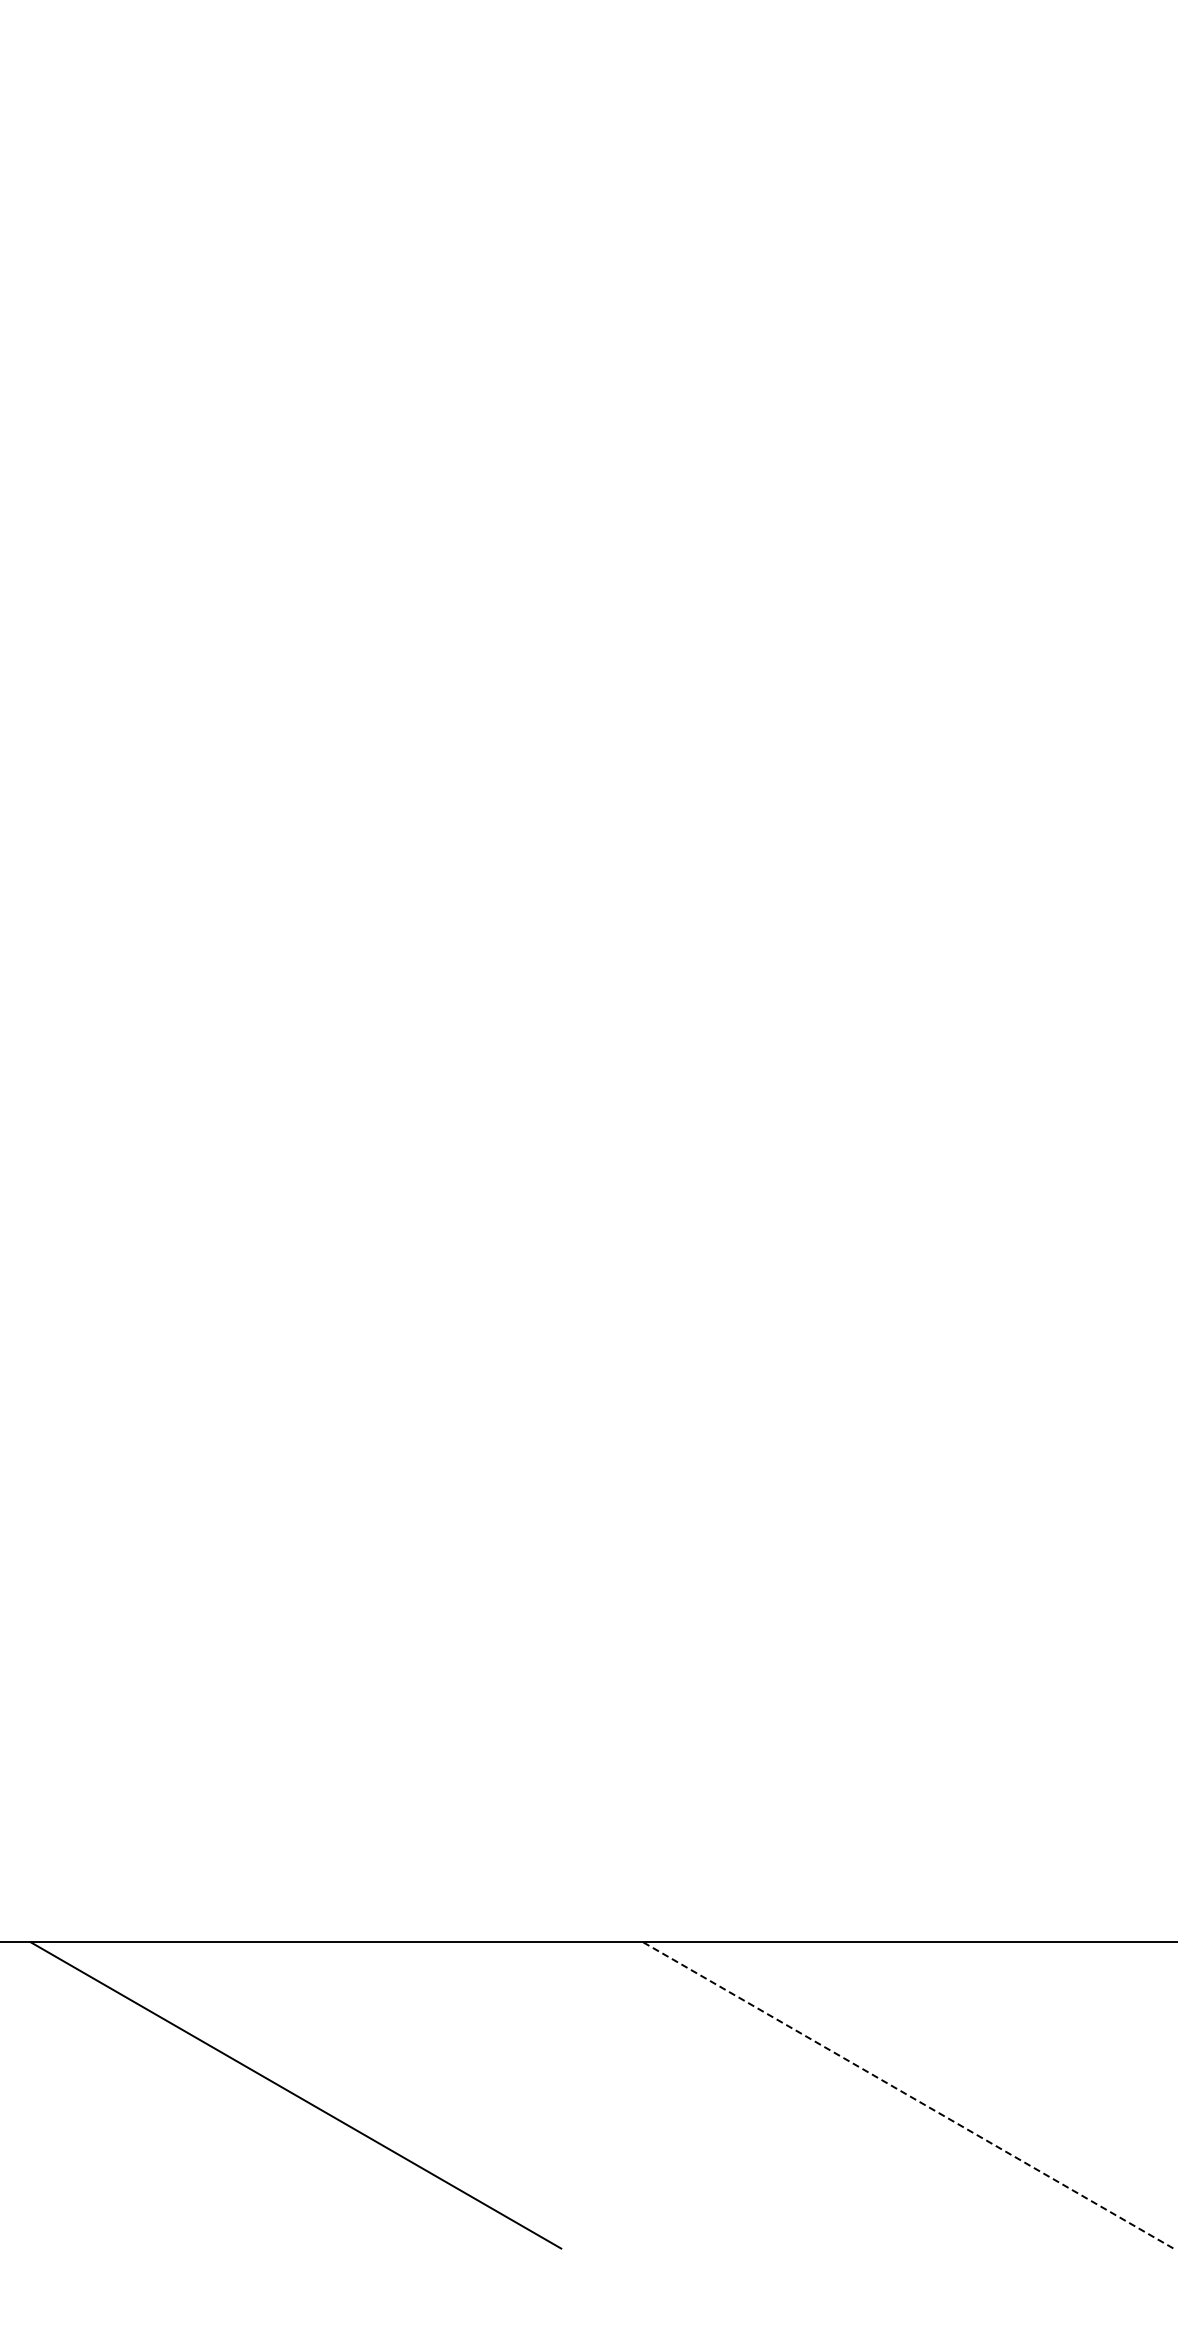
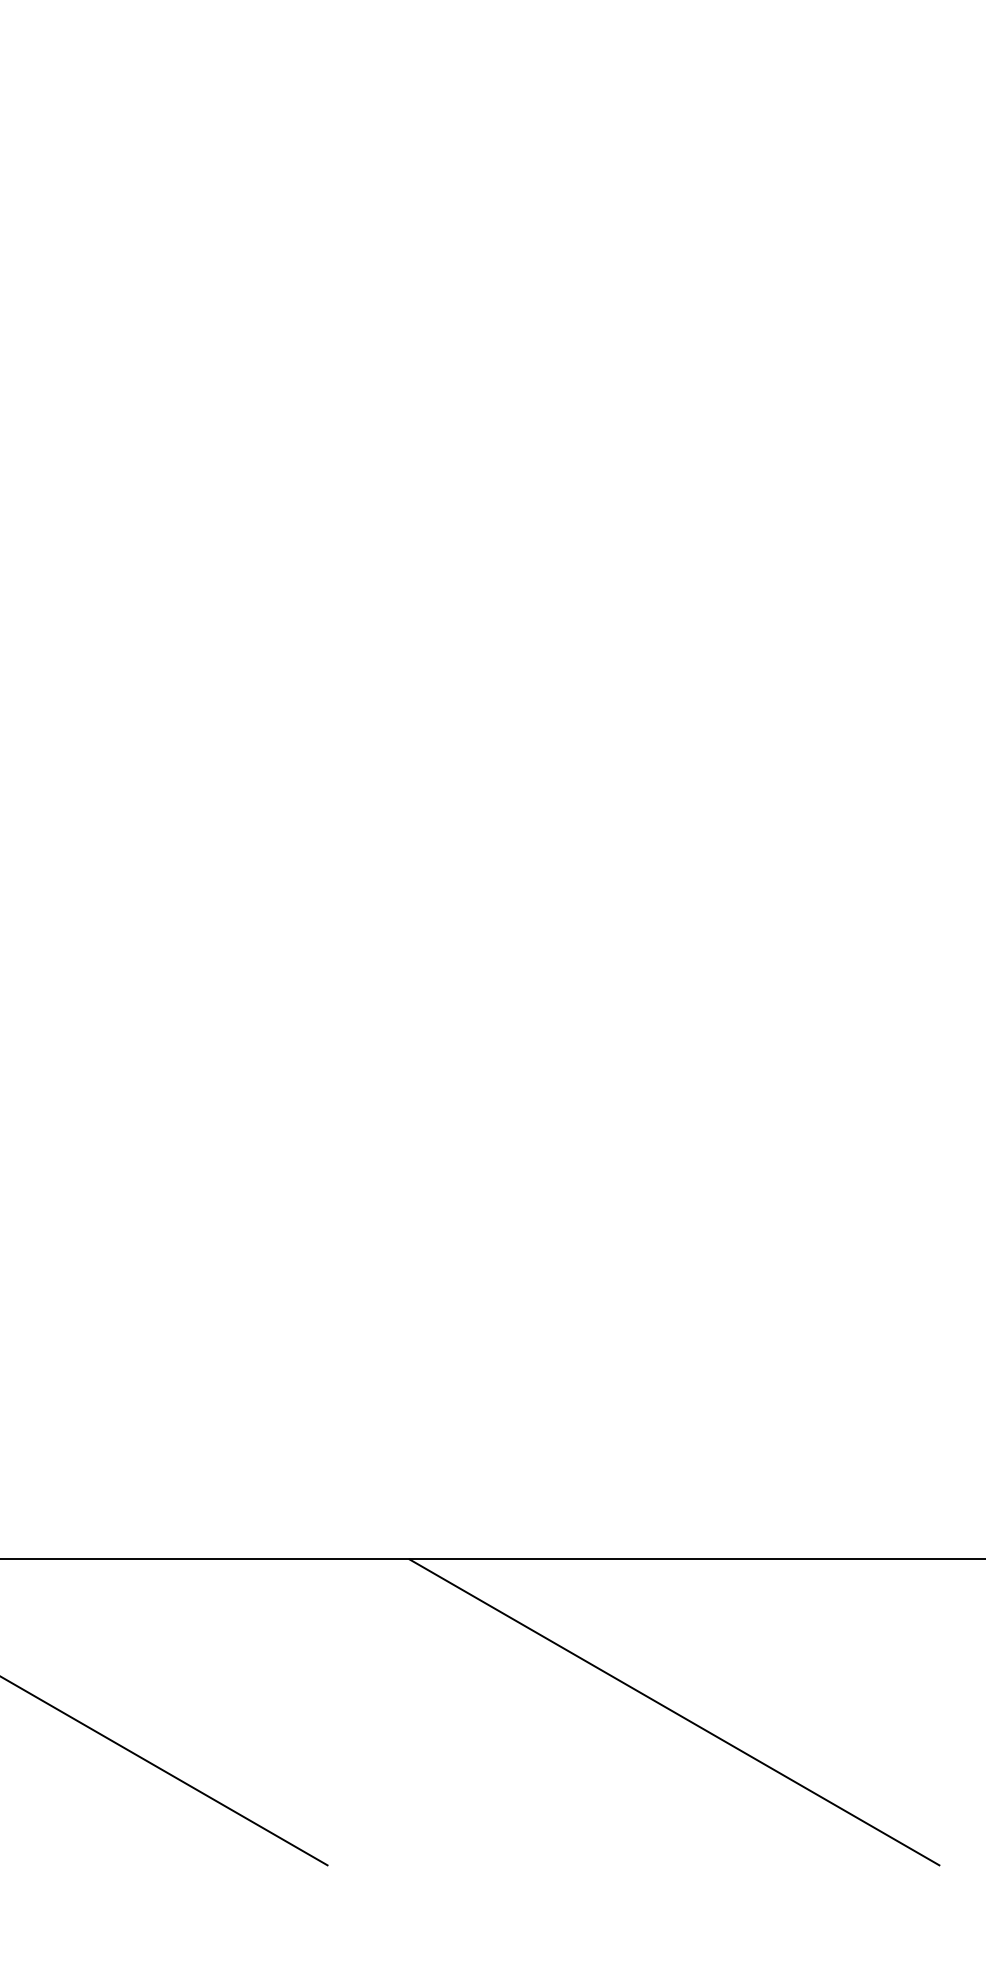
line: (908, 2095) -> (674, 1712), dashed -> solid

